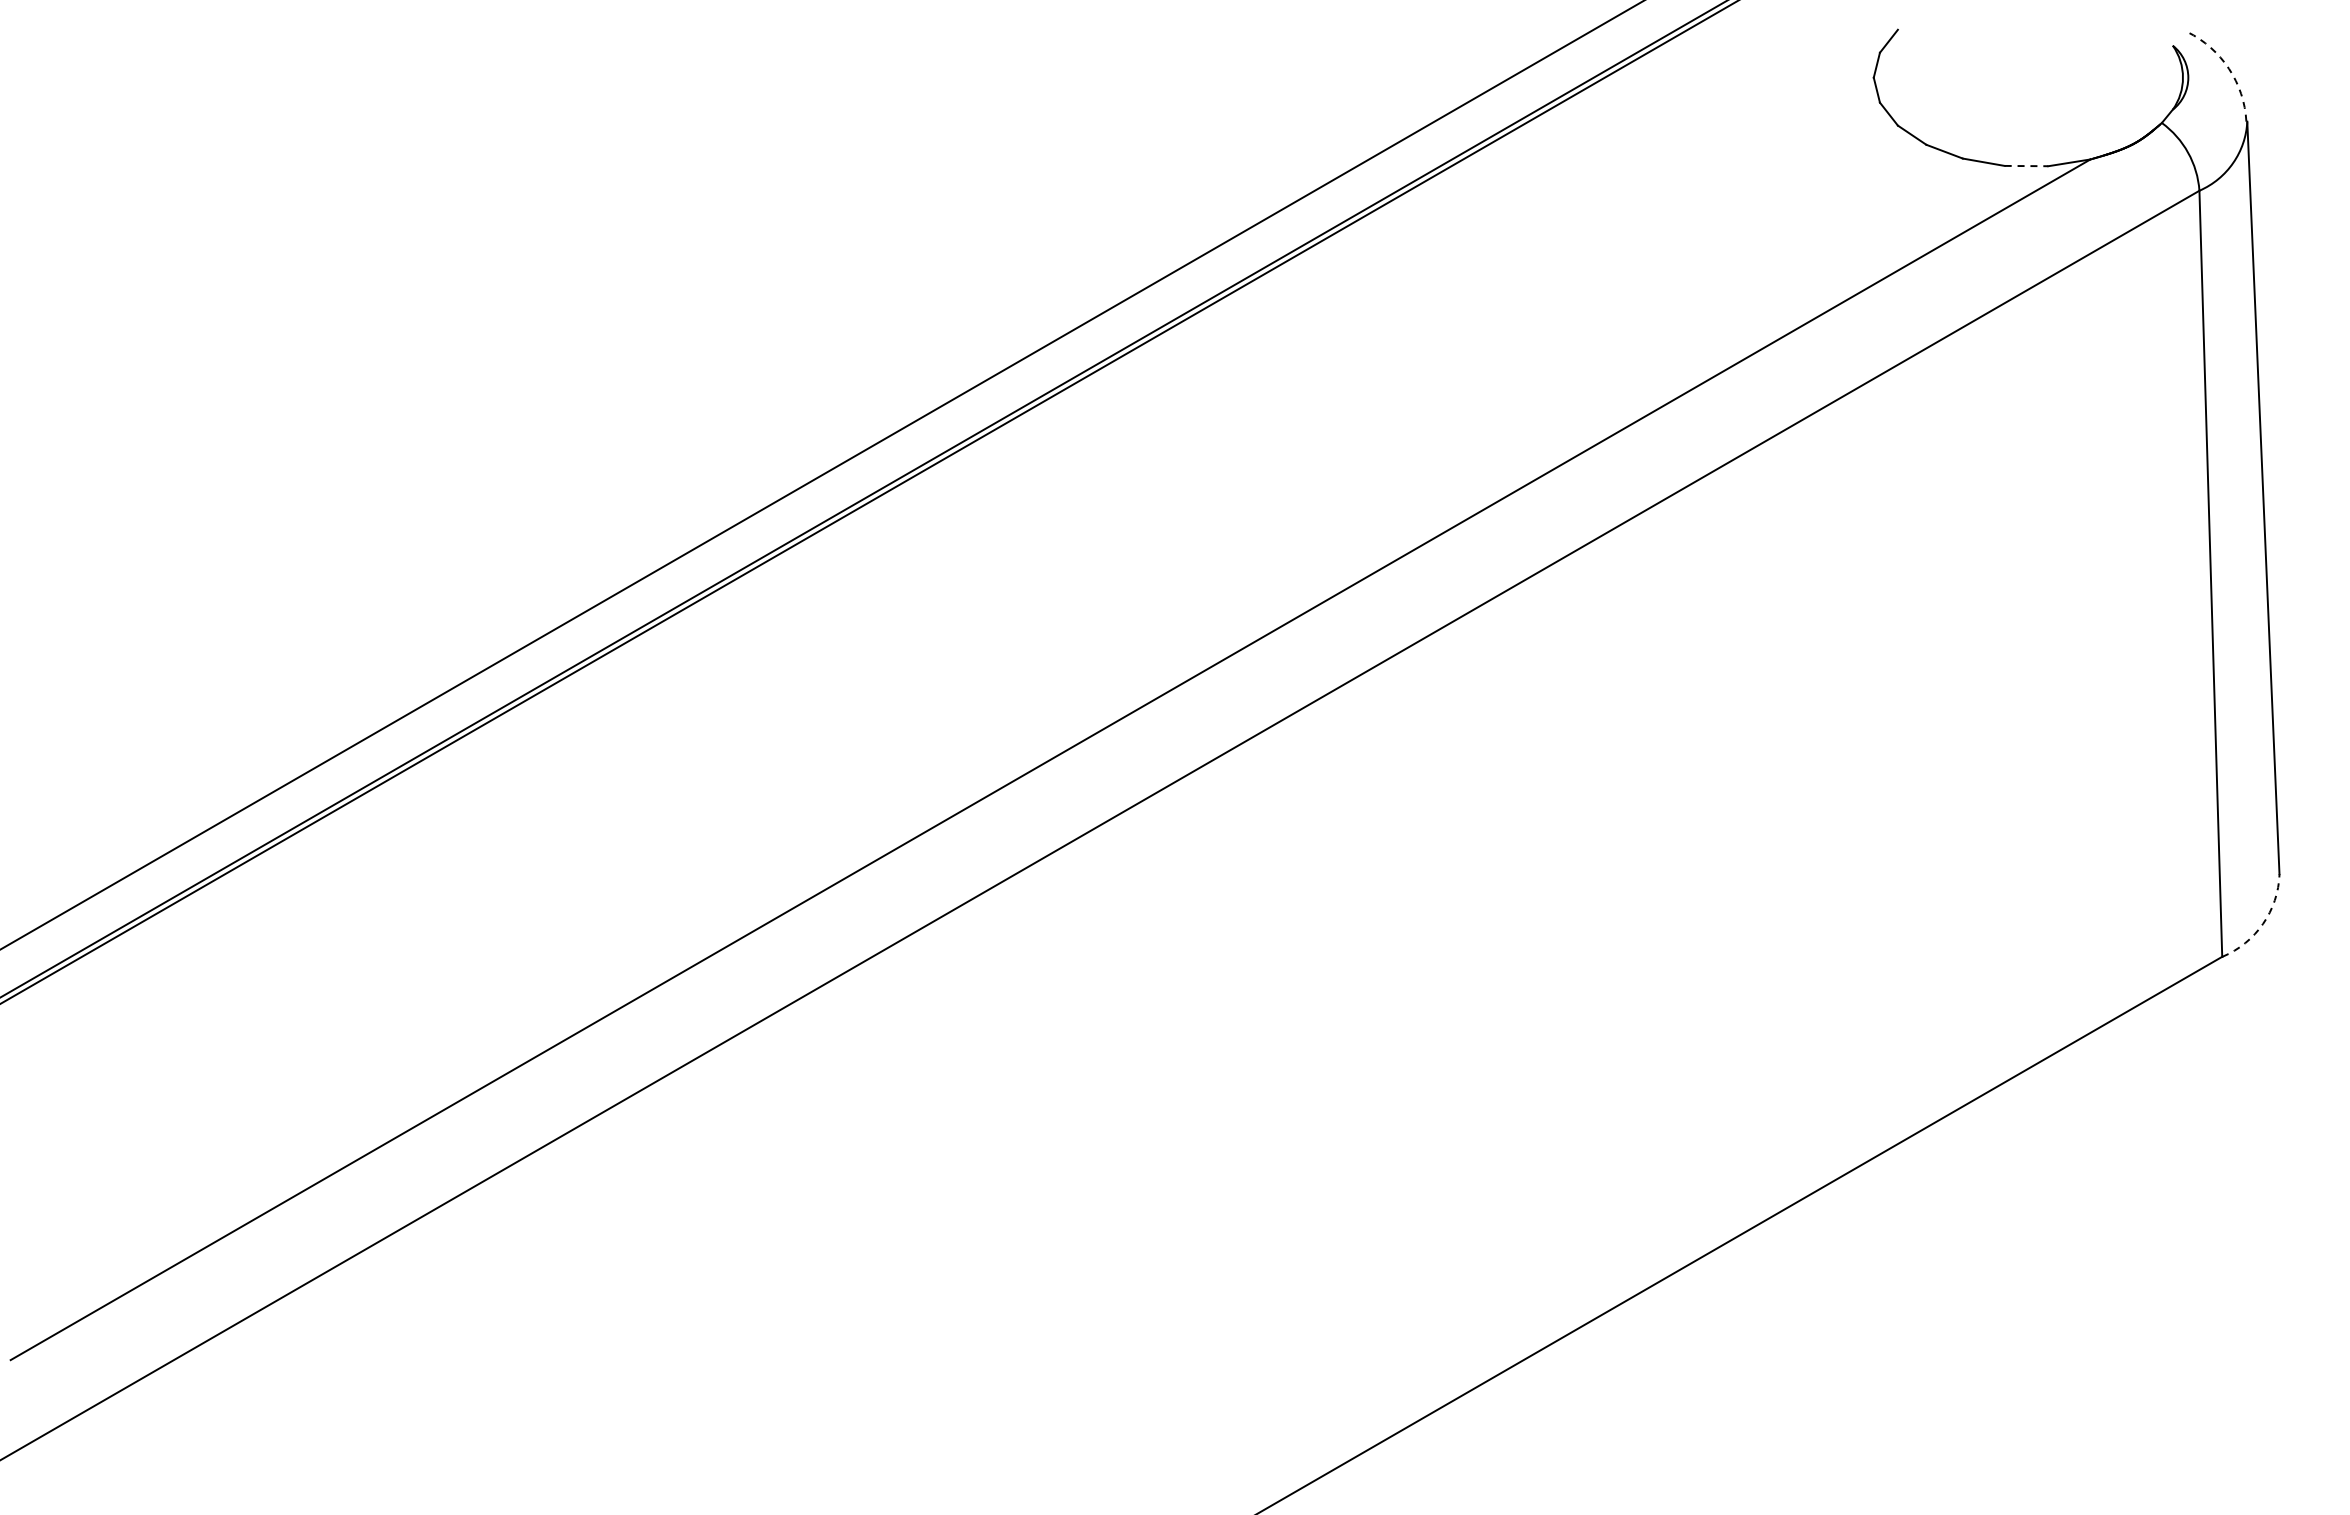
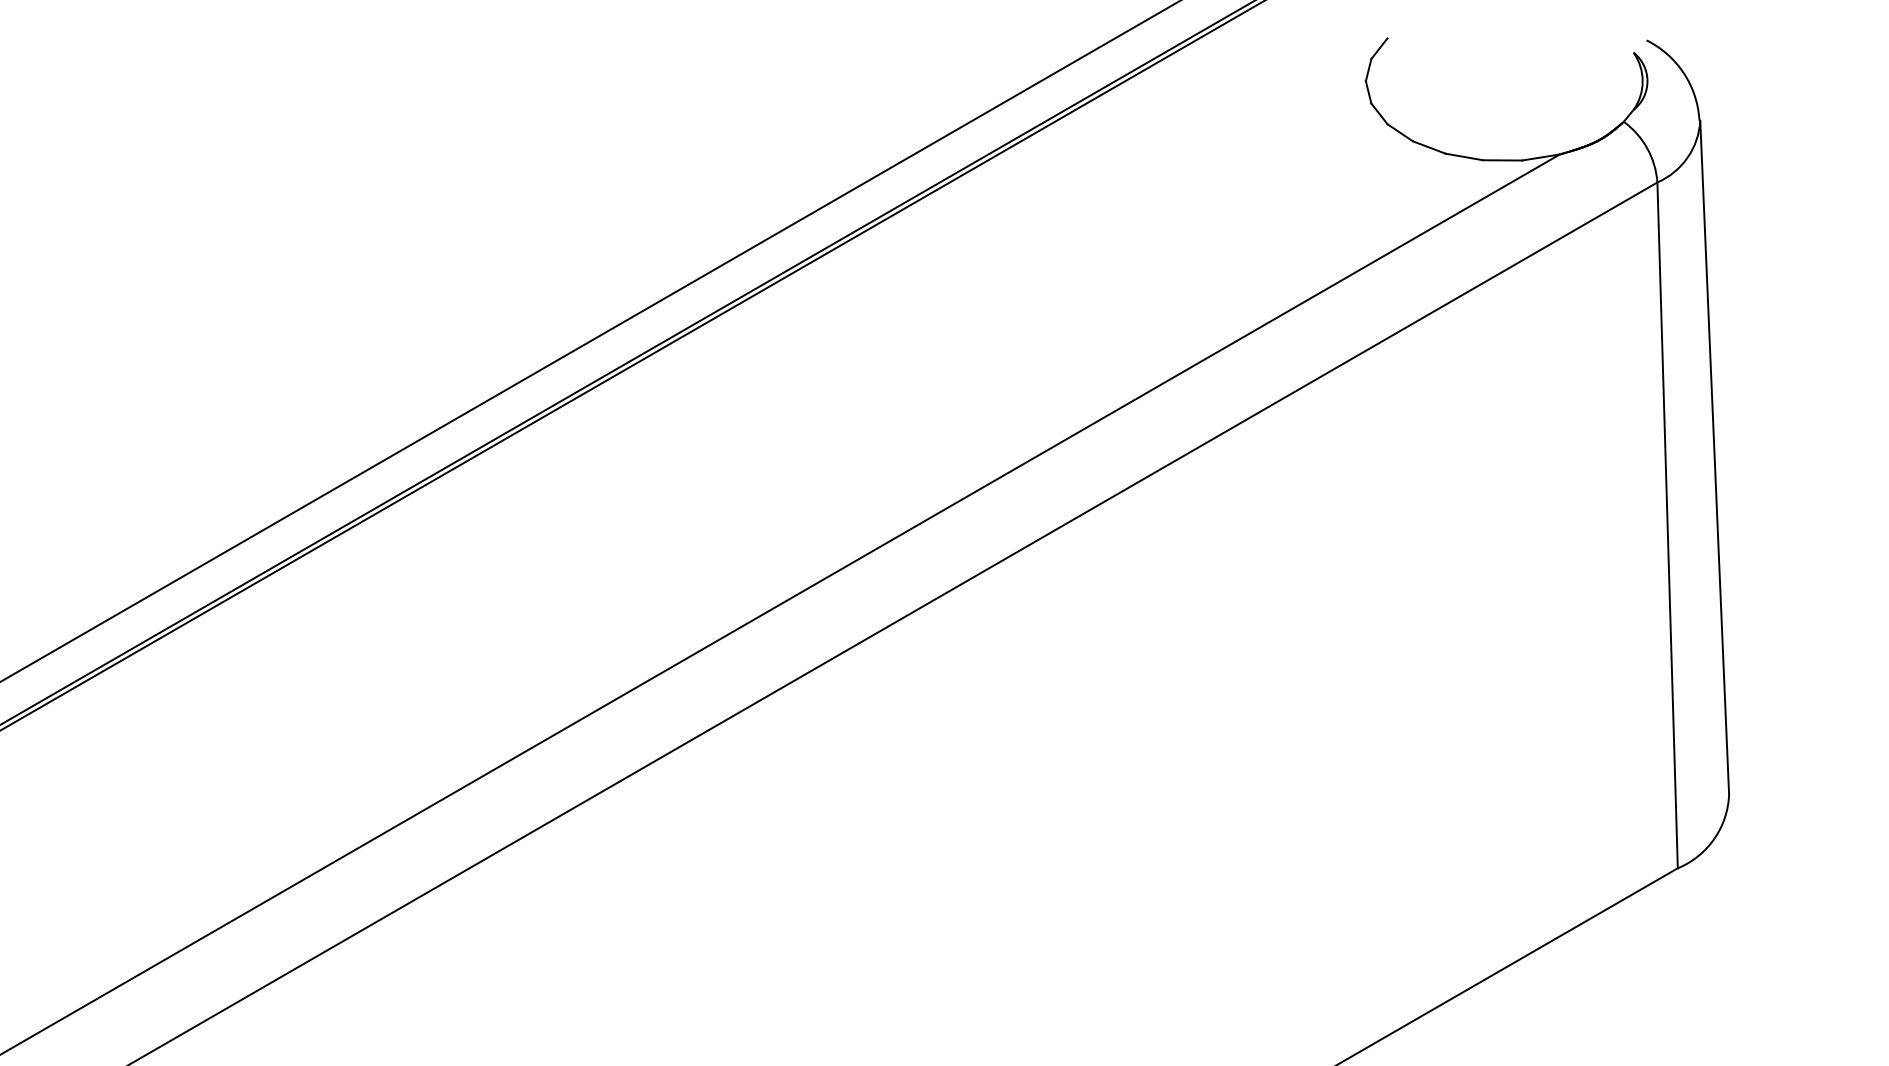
arc: (2229, 68) -> (1684, 73), dashed -> solid
line: (2026, 166) -> (1502, 160), dashed -> solid
arc: (2263, 923) -> (1714, 838), dashed -> solid

